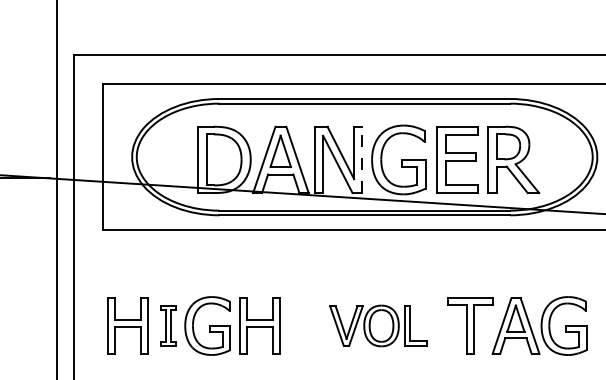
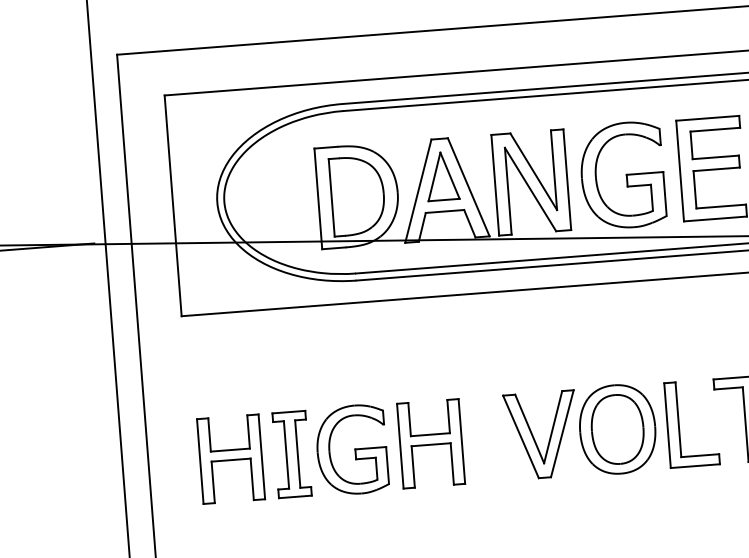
line: (362, 159) -> (567, 179), dashed -> solid
part: (168, 325) -> (292, 453), size x1.43
part: (378, 325) -> (611, 429), size x1.43

